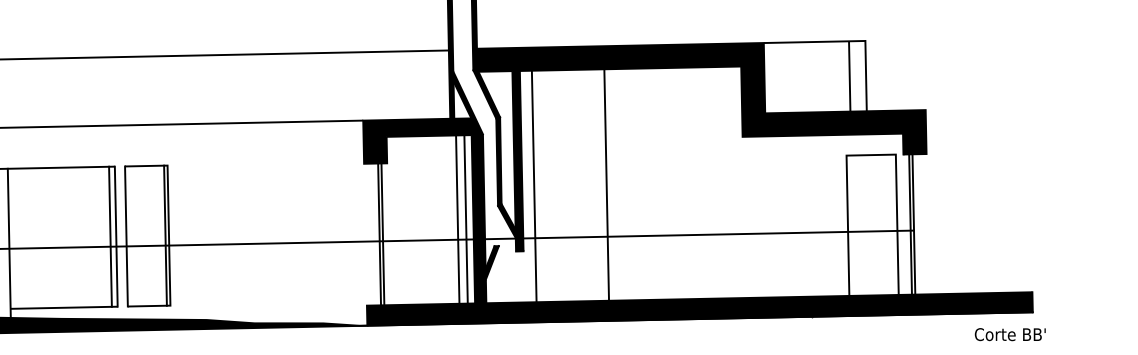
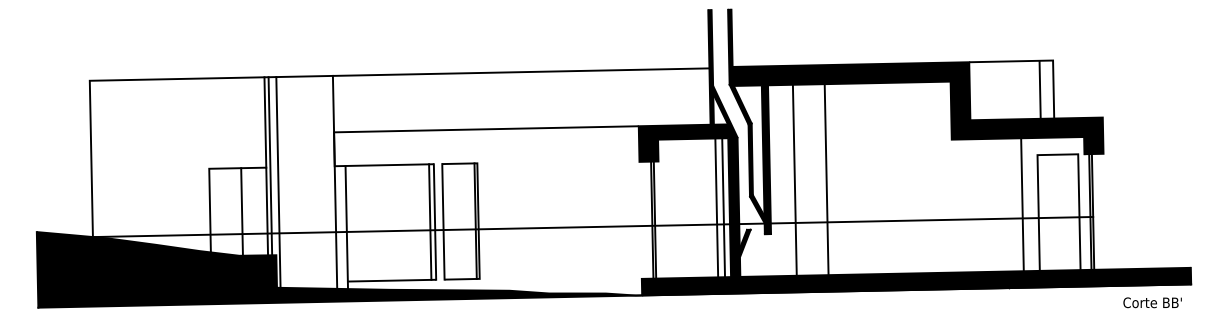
line: (533, 185) -> (794, 179), moved
line: (606, 185) -> (826, 179), moved
line: (828, 215) -> (1022, 204), added
text: (1010, 334) -> (1152, 302), moved

